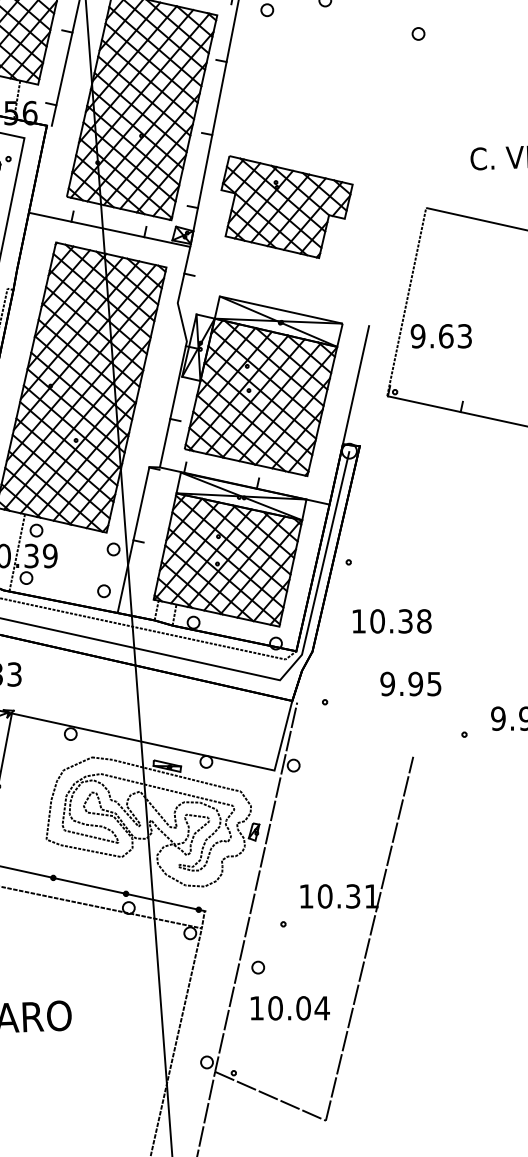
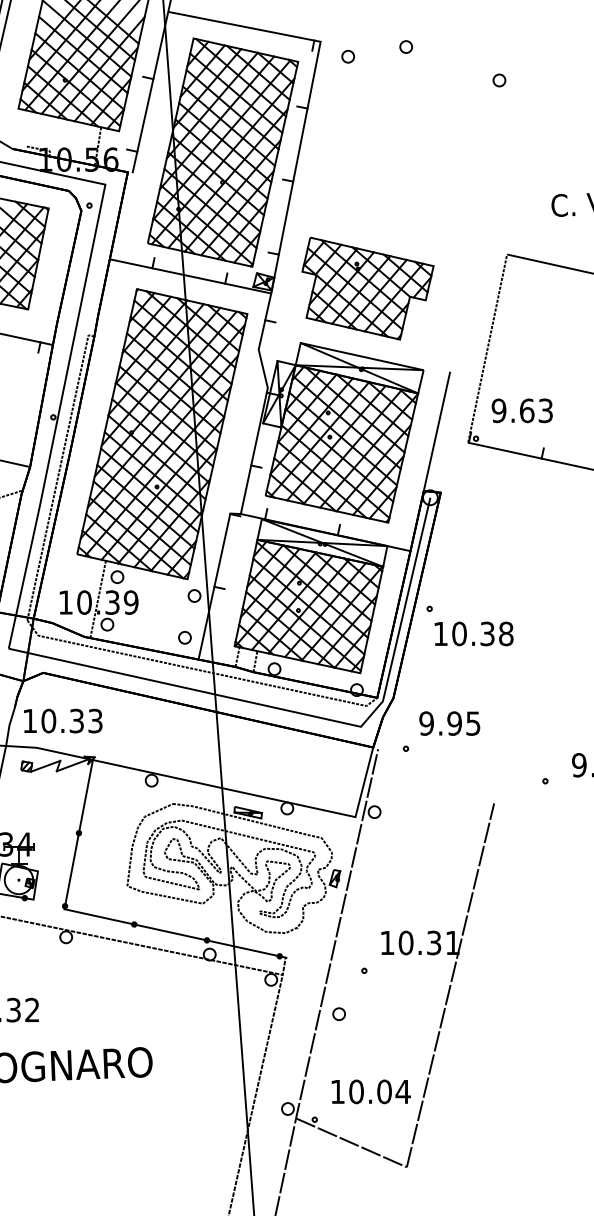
part: (286, 206) -> (367, 288), moved
text: (440, 335) -> (521, 410), moved
text: (391, 620) -> (473, 633), moved
text: (410, 683) -> (449, 723), moved
text: (289, 1007) -> (370, 1091), moved

